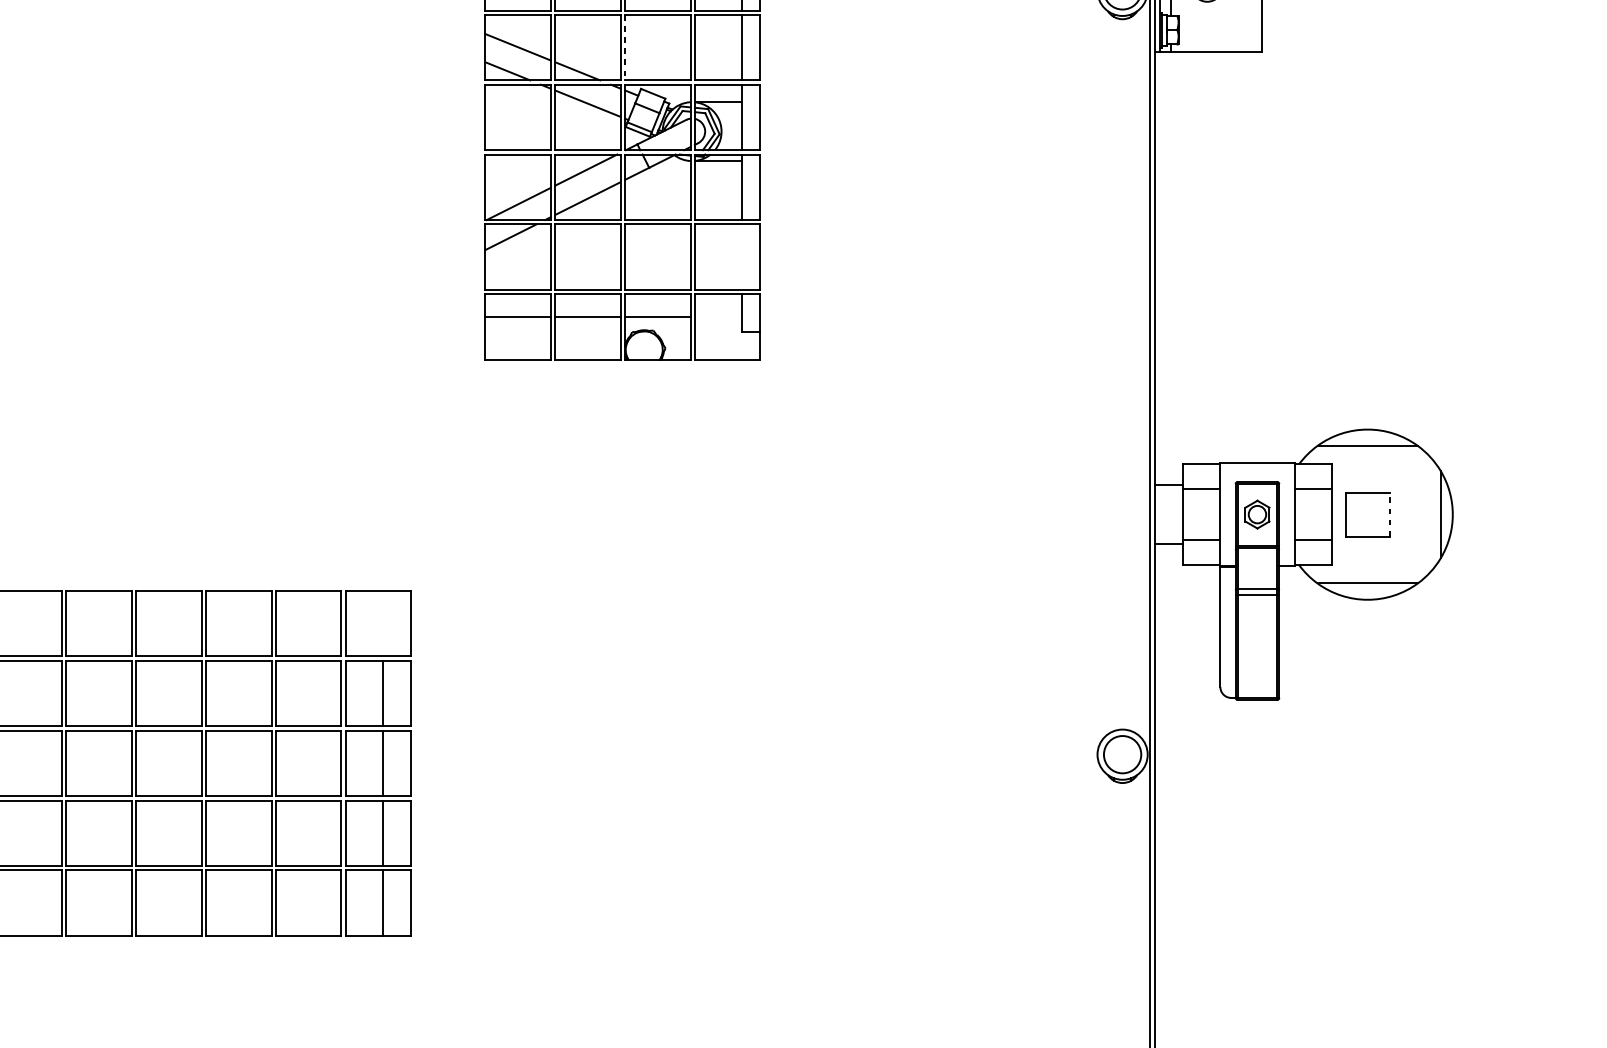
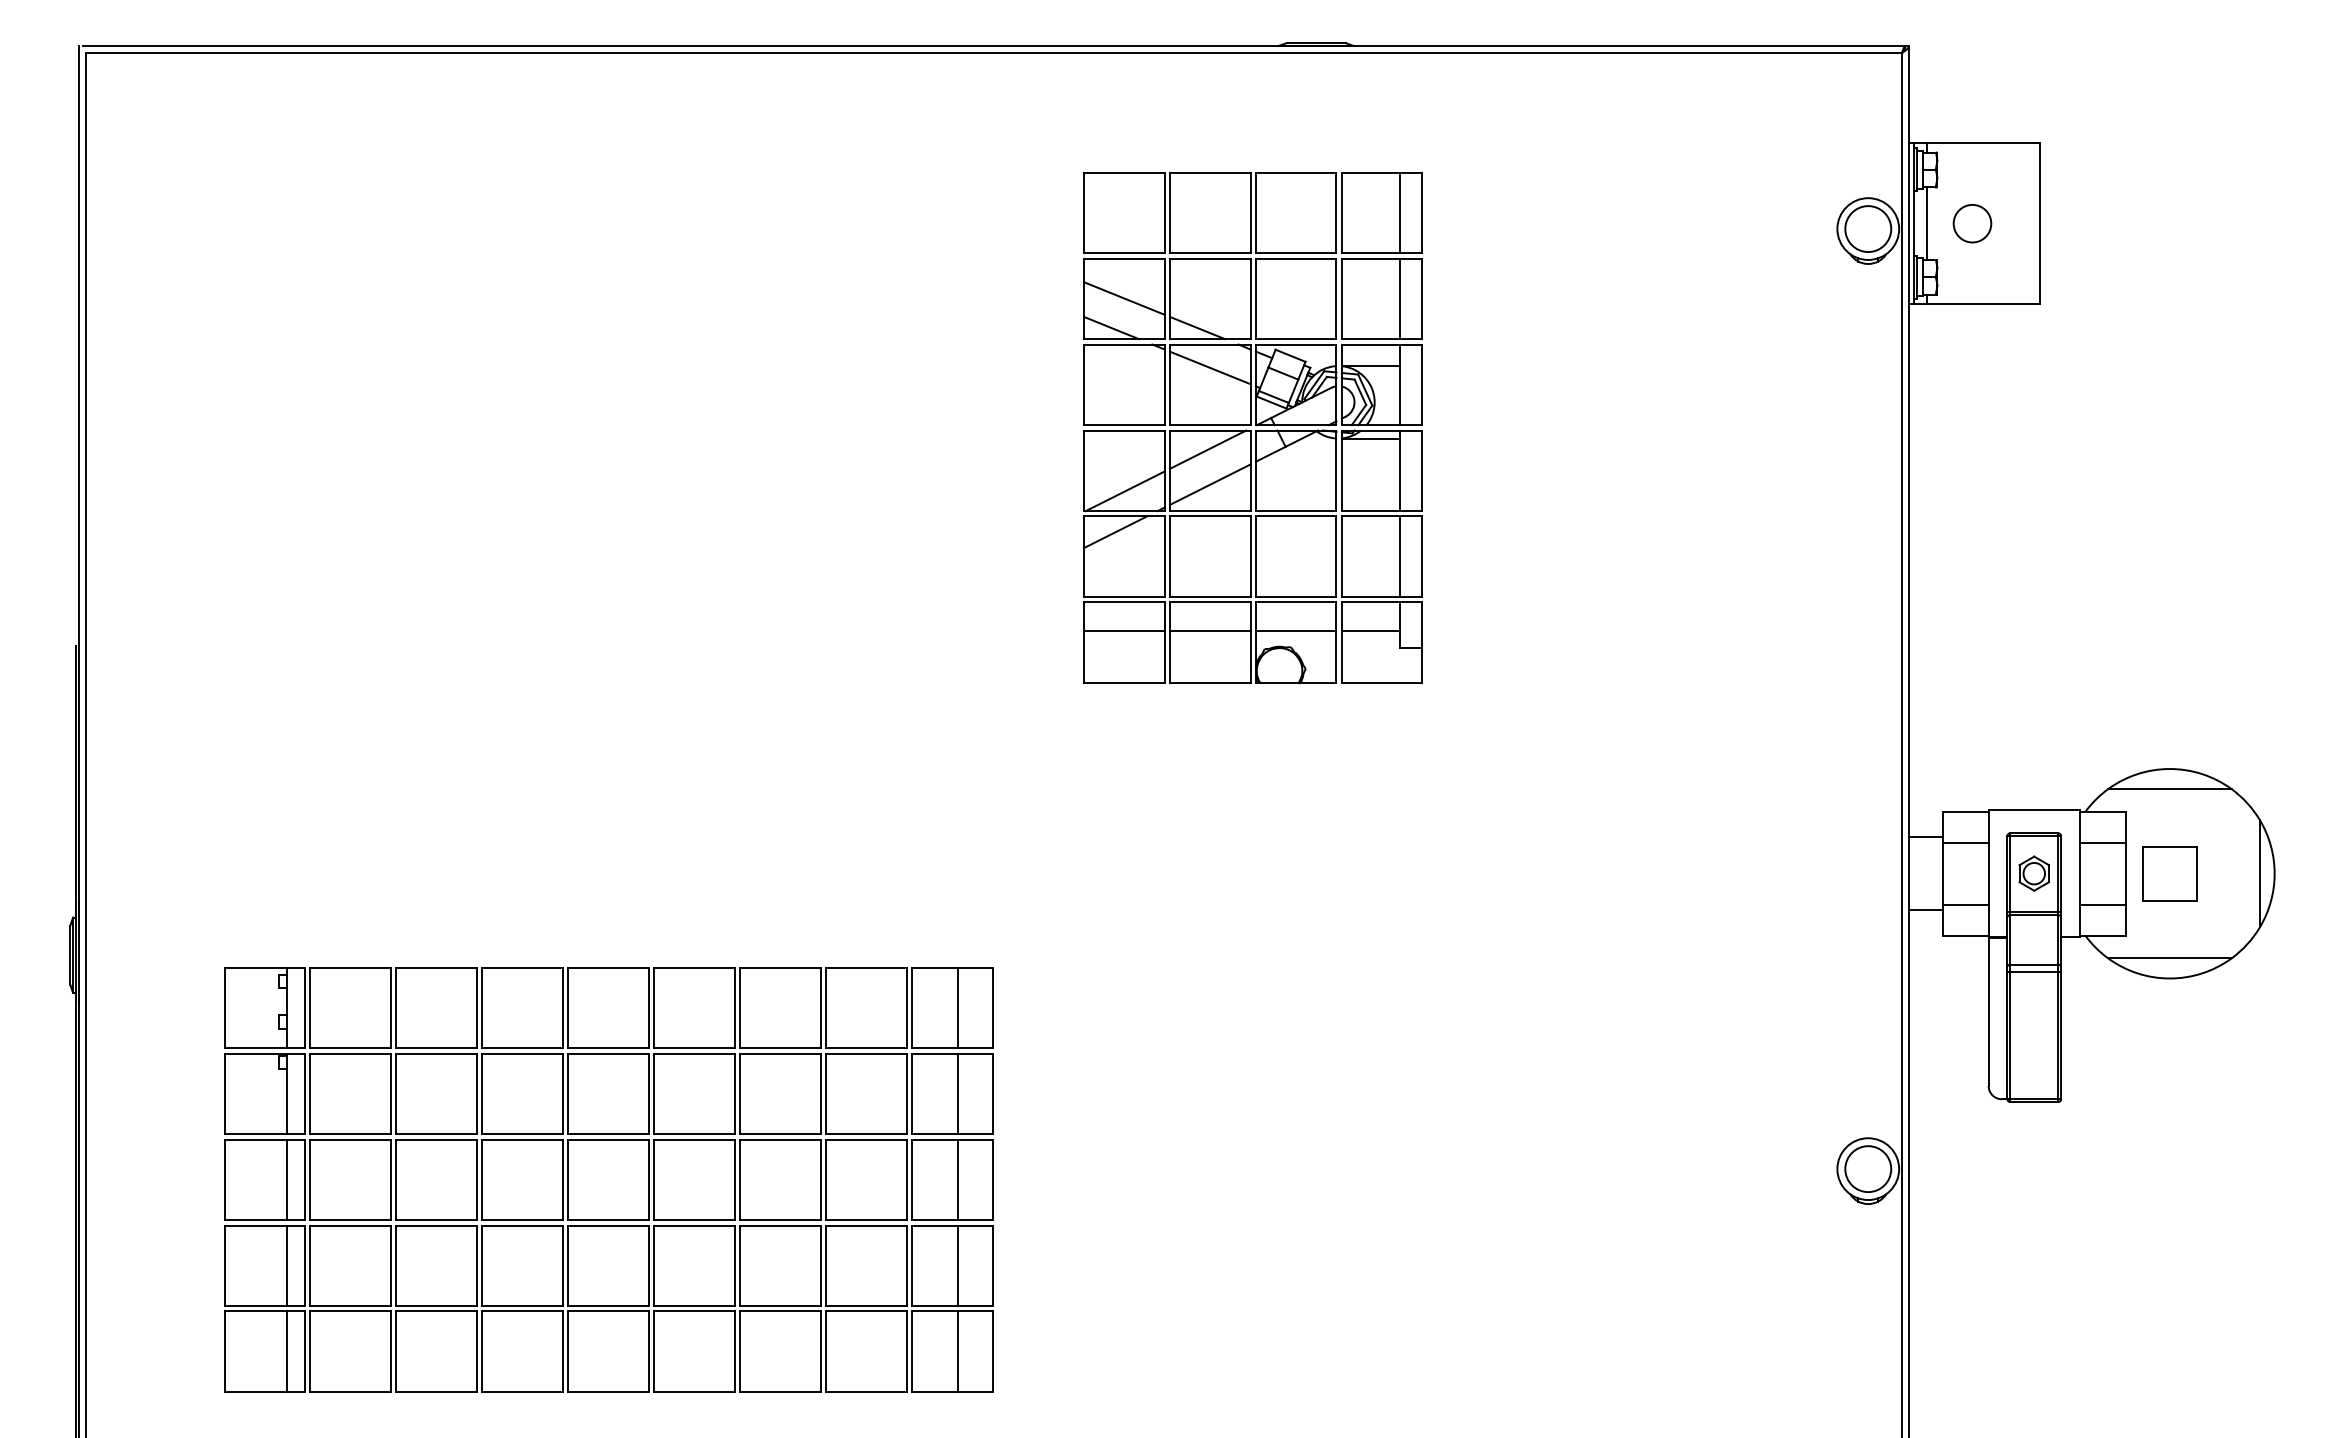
line: (624, 48) -> (1255, 299), dashed -> solid
line: (742, 256) -> (1400, 556), added
line: (718, 317) -> (1370, 630), added
line: (1389, 514) -> (2196, 873), dashed -> solid
line: (383, 623) -> (958, 1007), added

